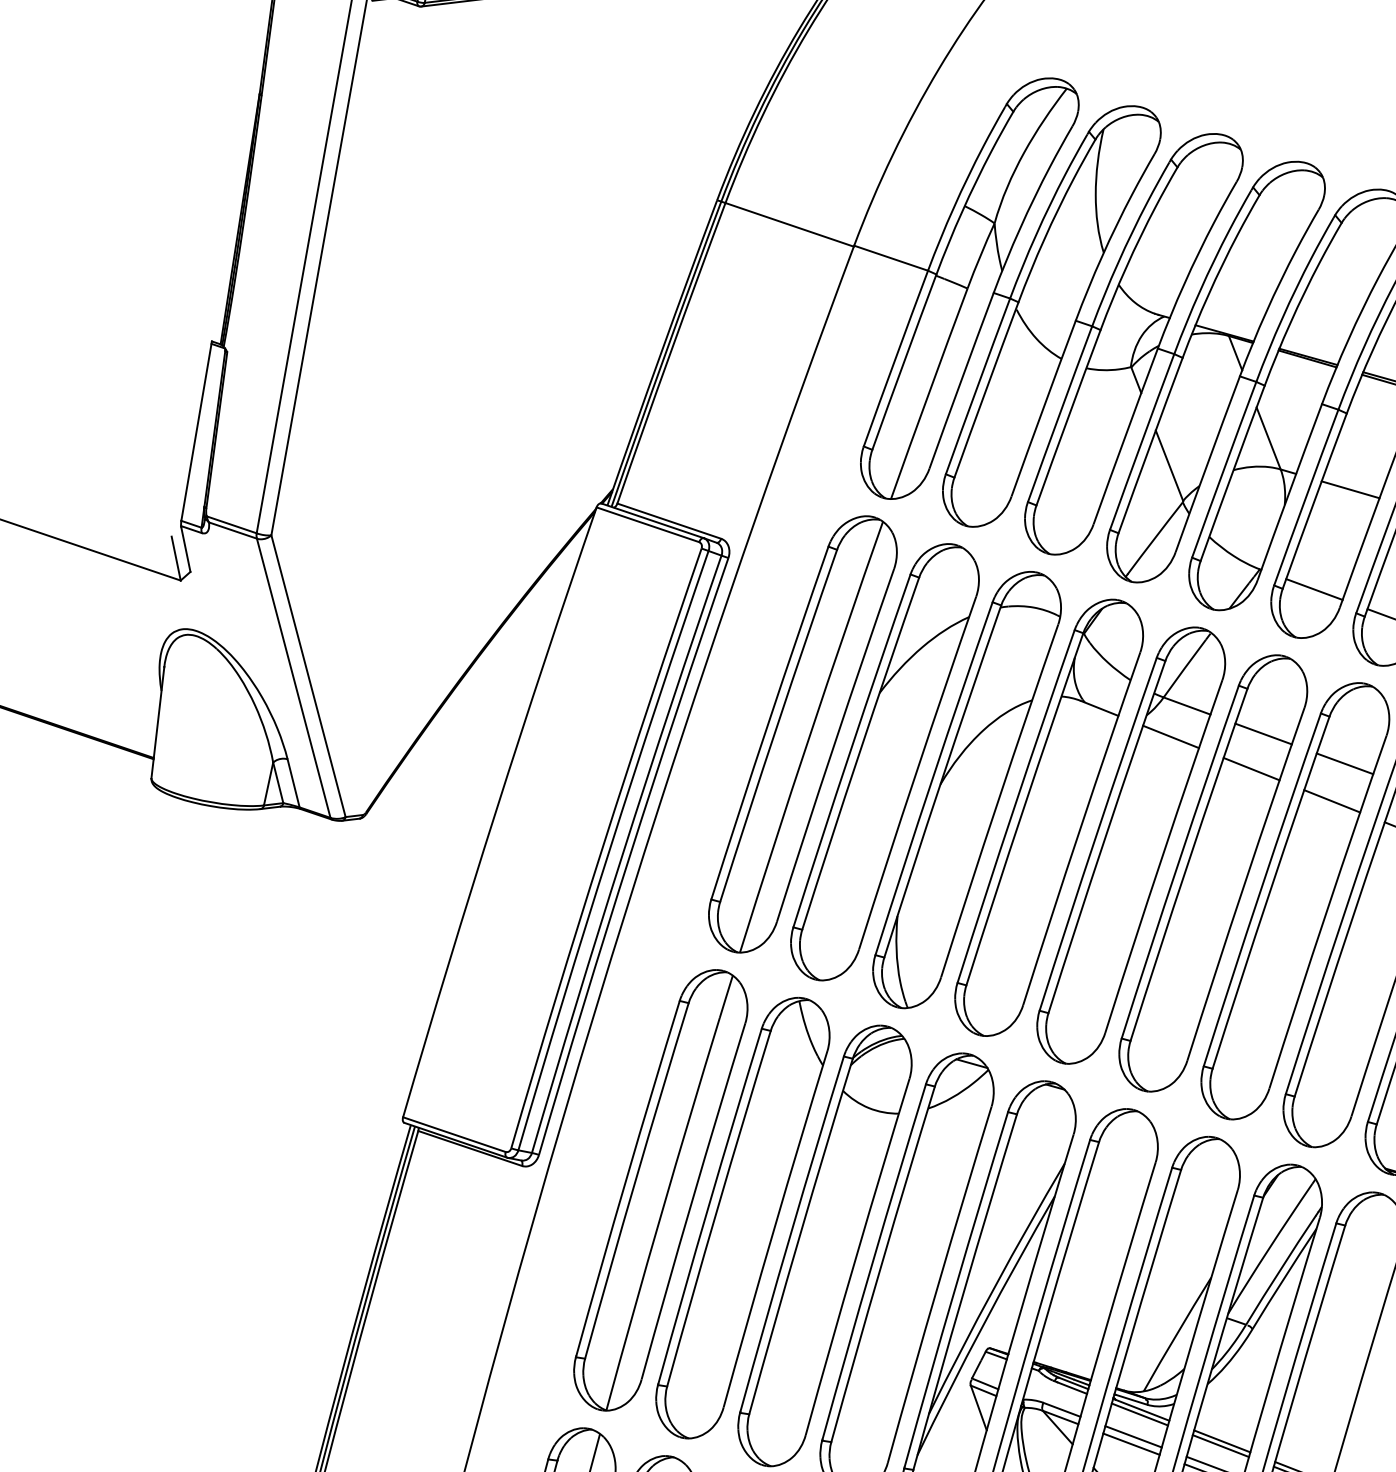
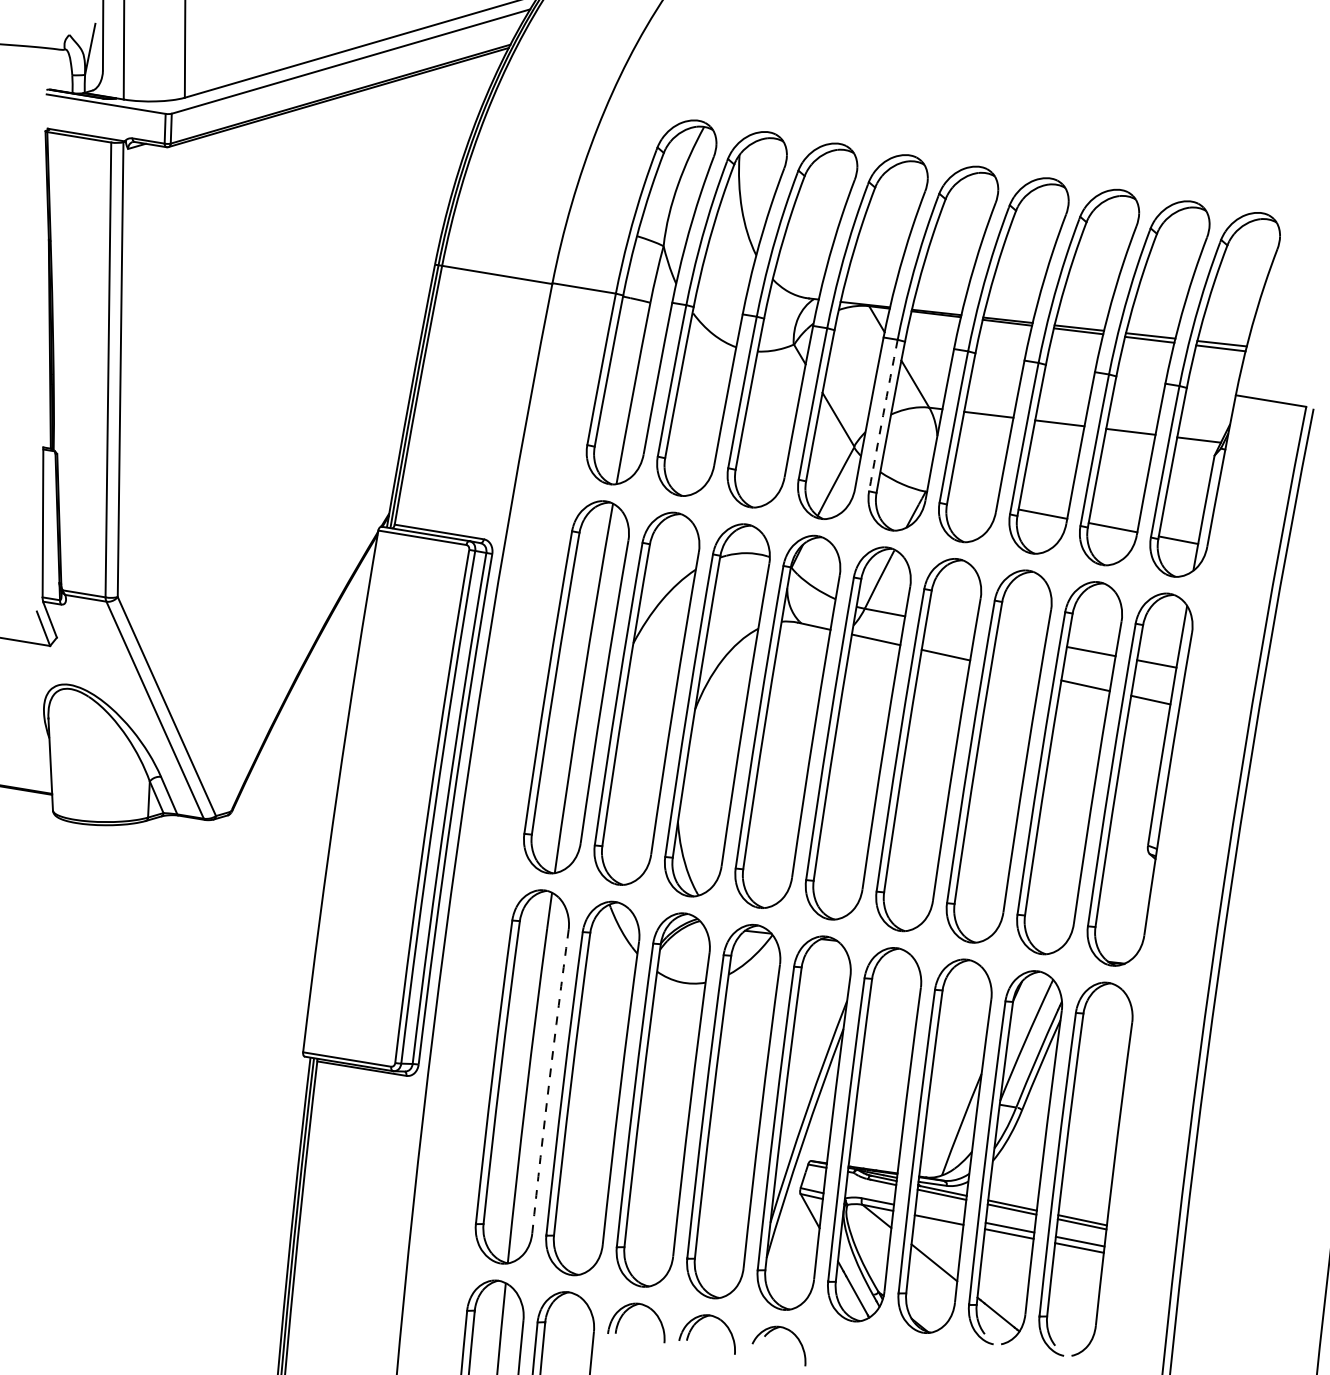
arc: (1224, 469) -> (883, 415), solid -> dashed
line: (1314, 589) -> (972, 500), removed
line: (1263, 733) -> (950, 624), removed
line: (1344, 762) -> (1020, 637), removed
line: (1331, 801) -> (1015, 670), removed
arc: (692, 1201) -> (549, 1081), solid -> dashed
line: (1133, 1436) -> (939, 1213), removed

